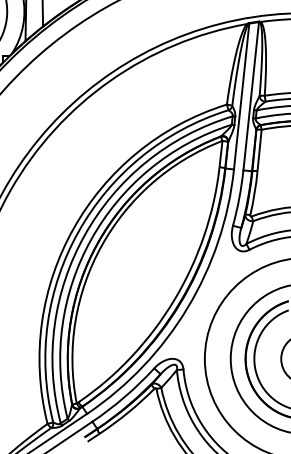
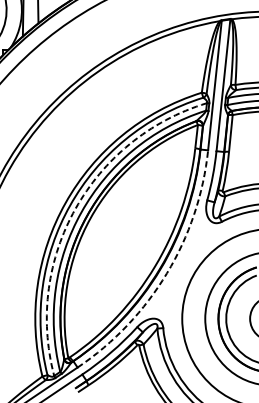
arc: (84, 235) -> (75, 209), solid -> dashed
arc: (187, 307) -> (166, 273), solid -> dashed

